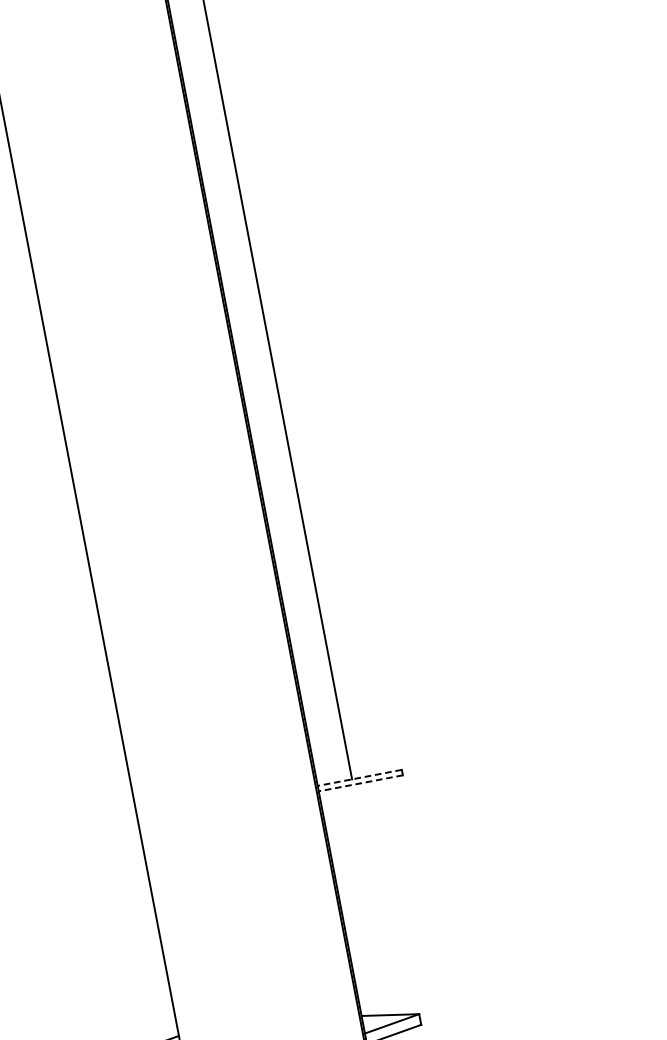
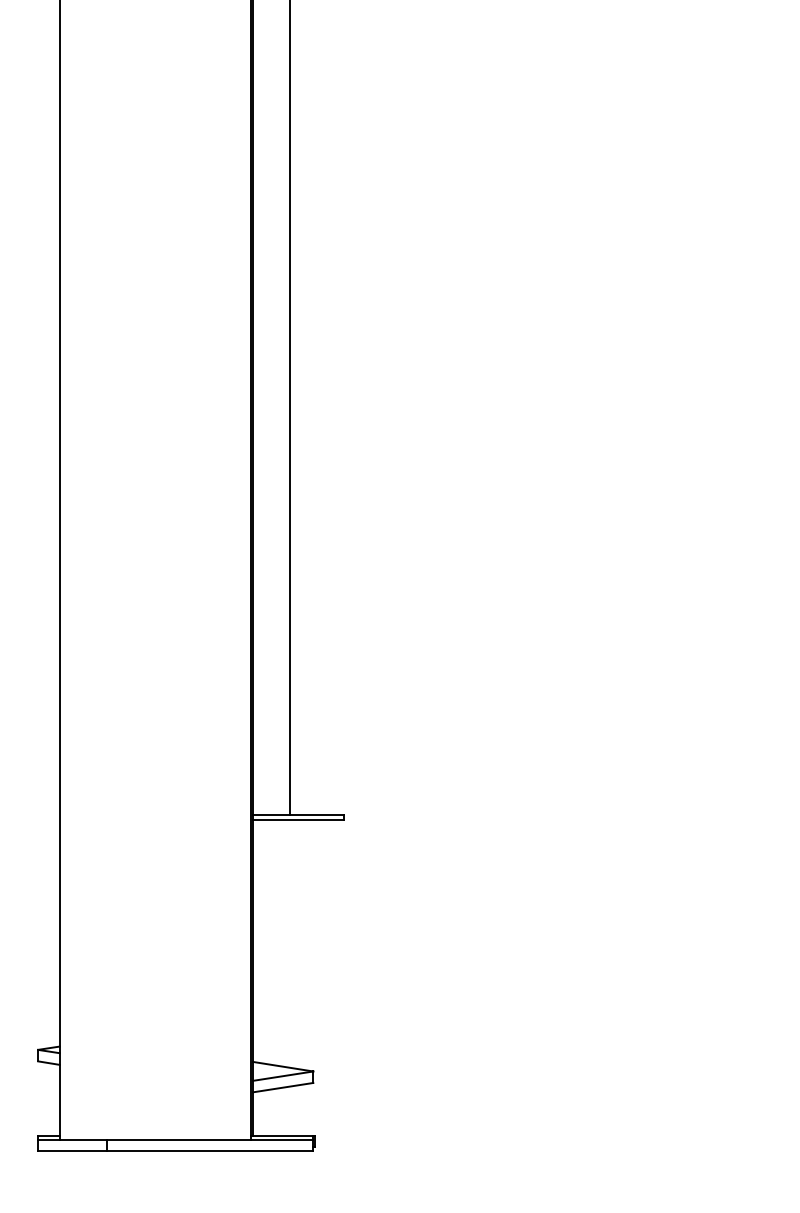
line: (358, 777) -> (297, 814), dashed -> solid
line: (359, 783) -> (297, 820), dashed -> solid

